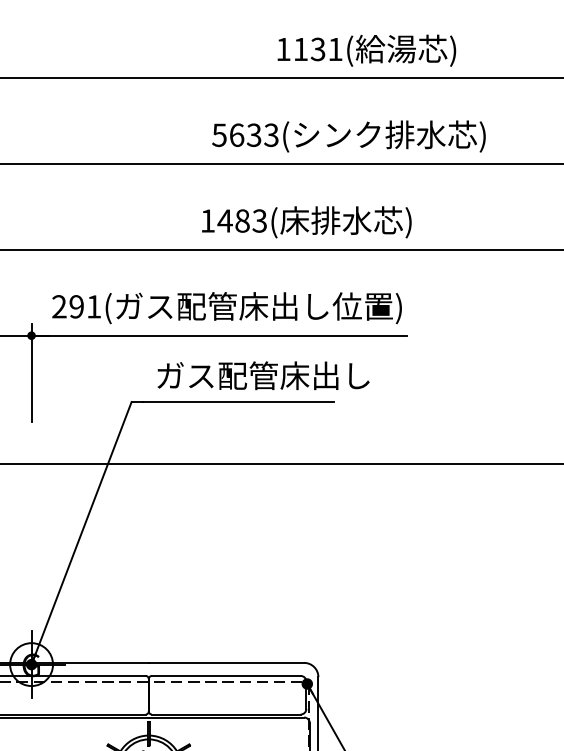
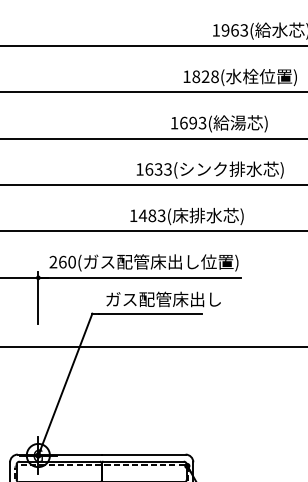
text: (318, 48) -> (193, 122), 1131 -> 1693
text: (218, 135) -> (139, 169), 5633 -> 1633
text: (85, 305) -> (67, 261), 291 -> 260

